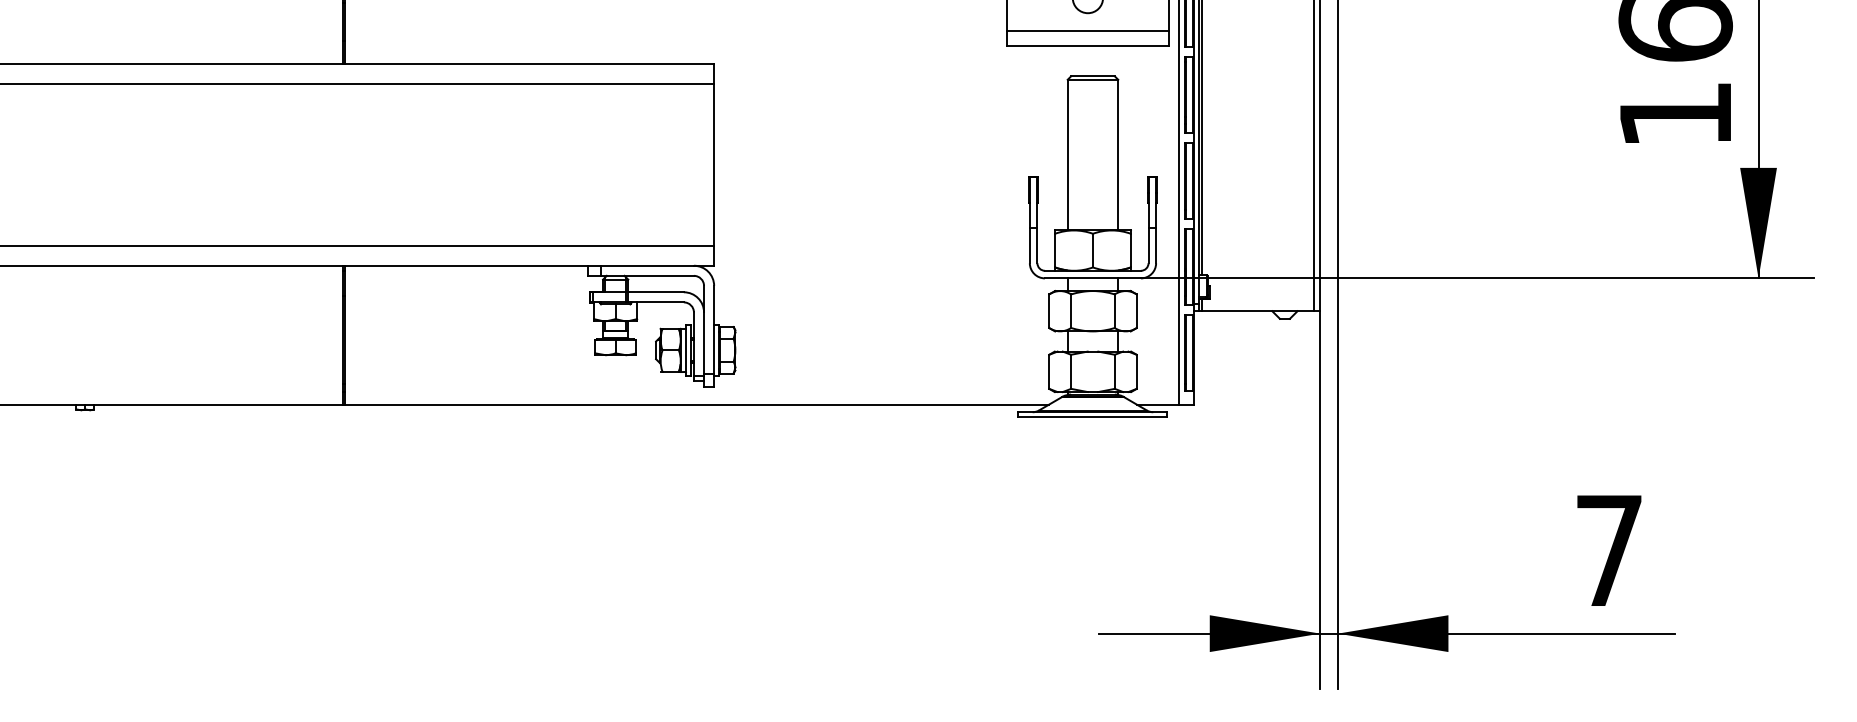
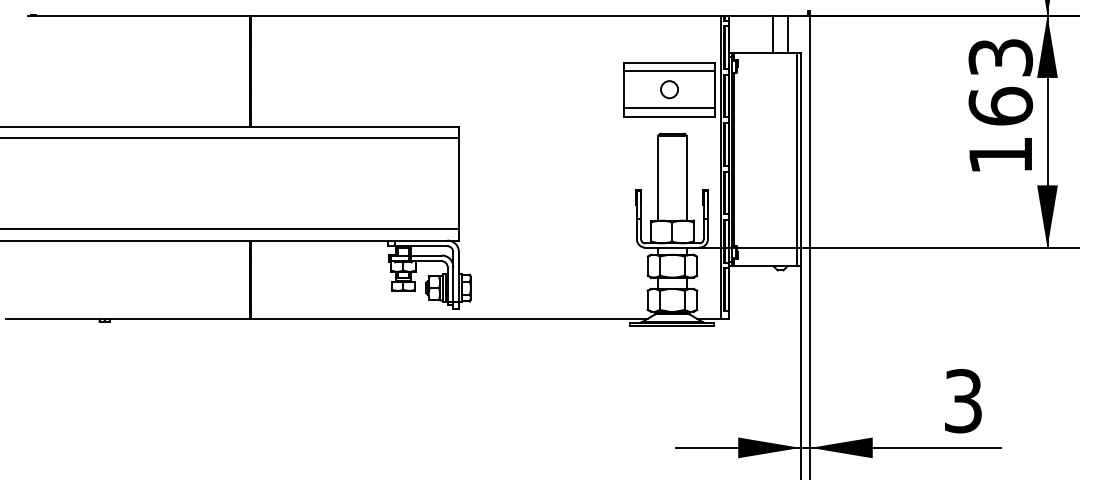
text: (1609, 551) -> (963, 401), 7 -> 3

